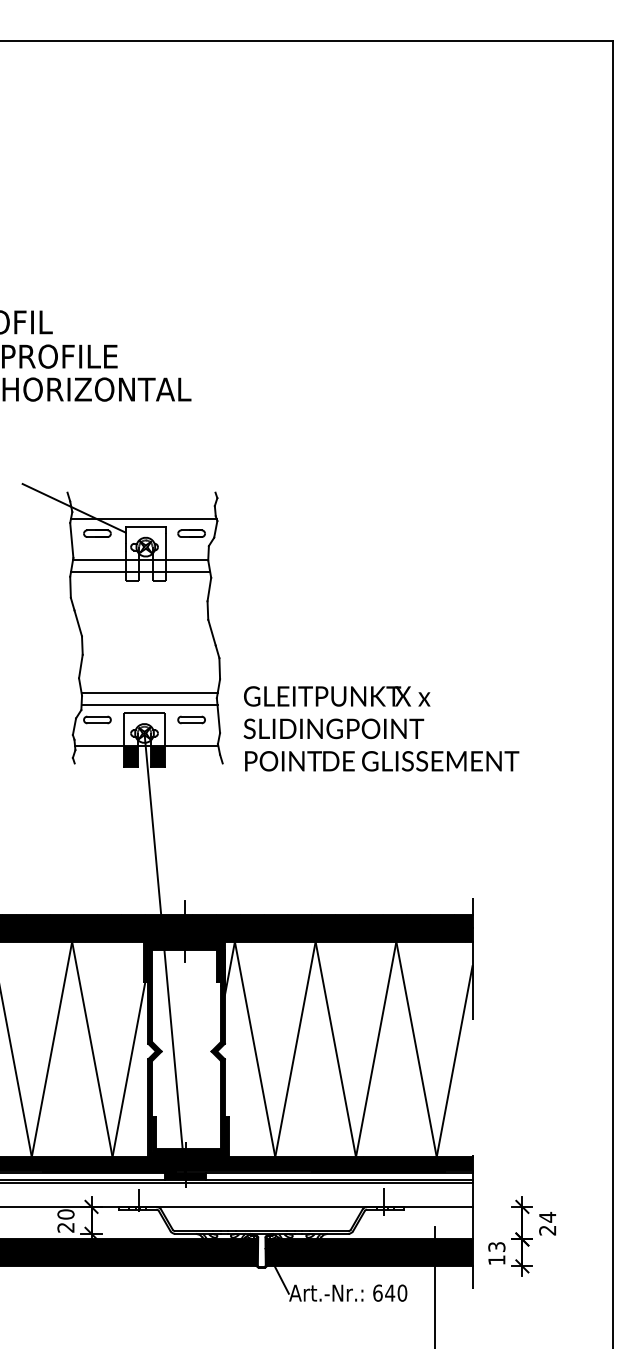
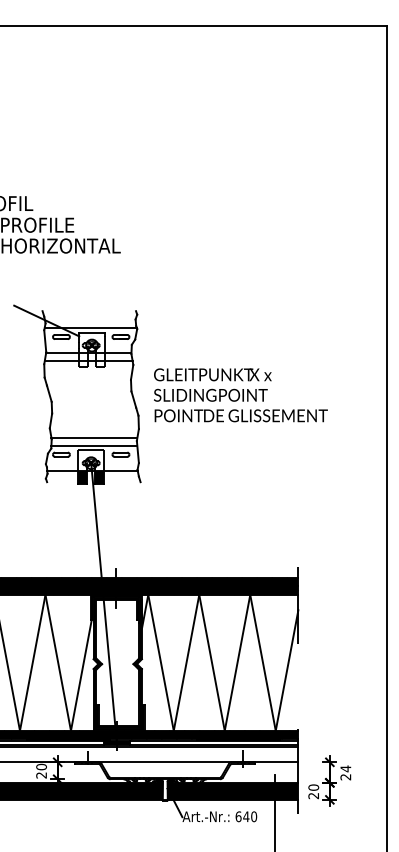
text: (380, 729) -> (240, 395), moved
text: (496, 1253) -> (313, 791), 13 -> 20

